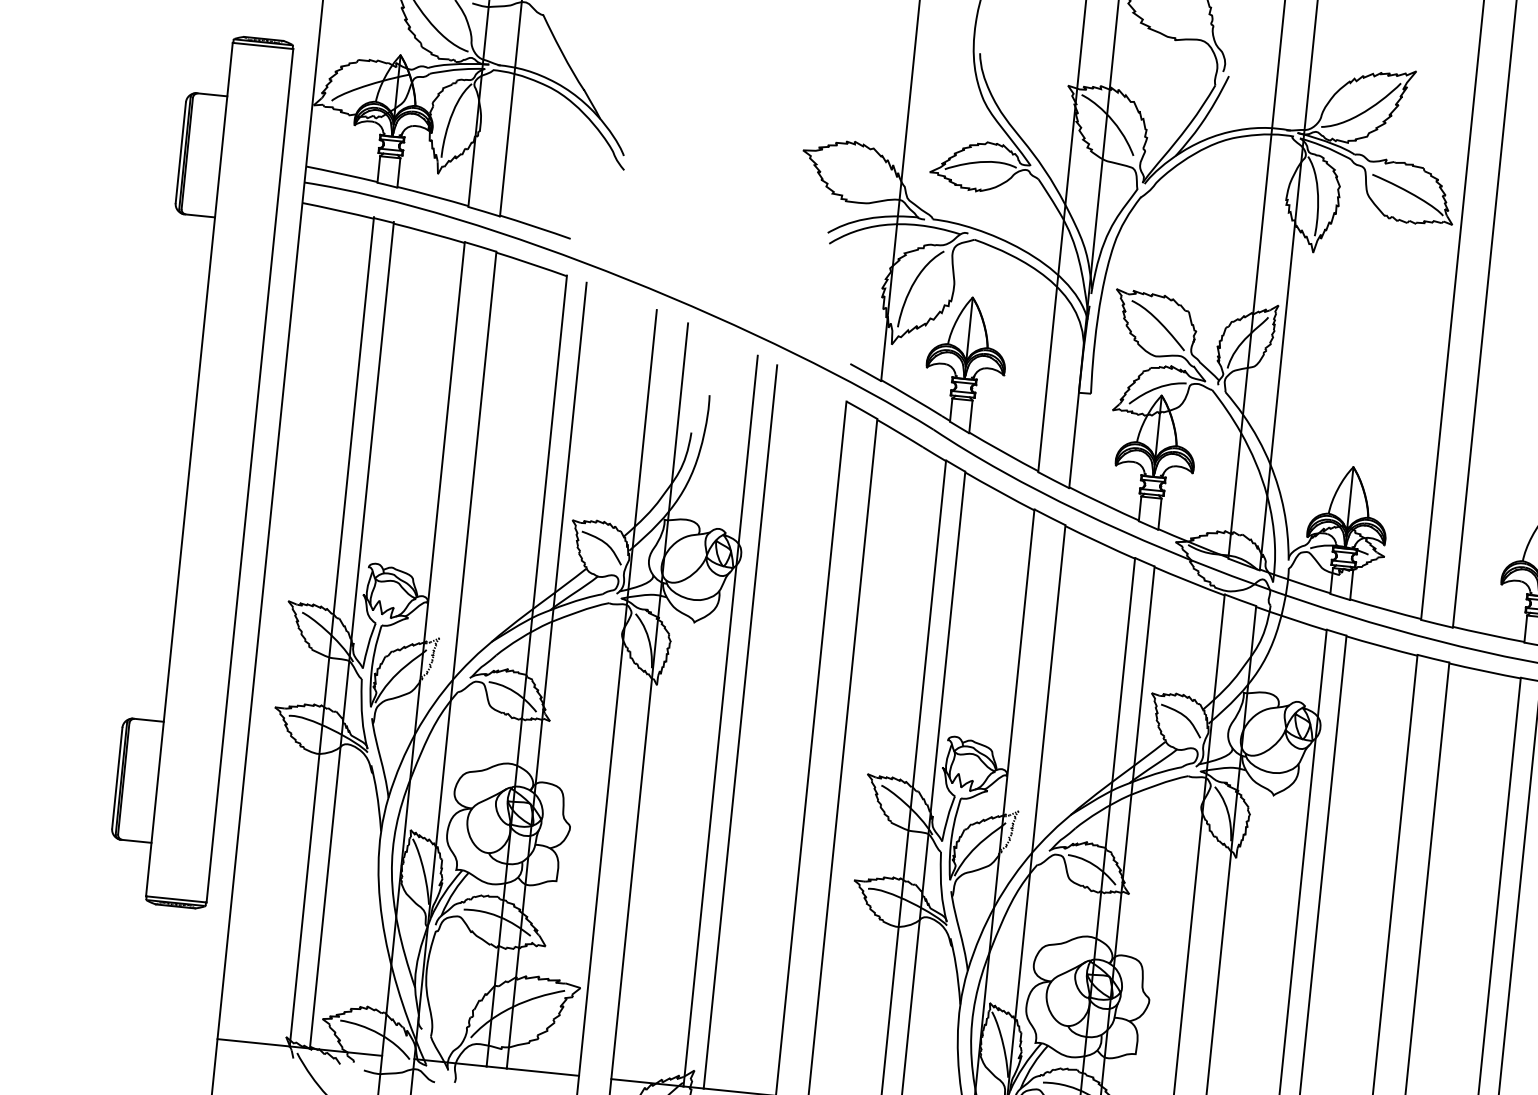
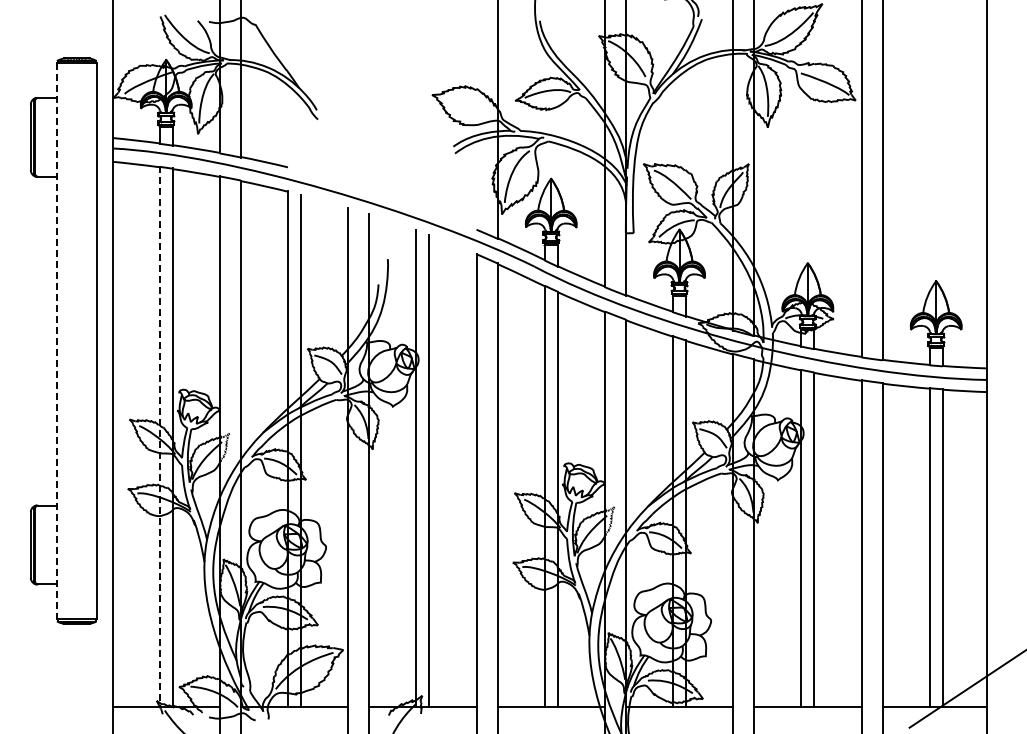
line: (189, 470) -> (57, 341), solid -> dashed
line: (331, 631) -> (159, 436), solid -> dashed

